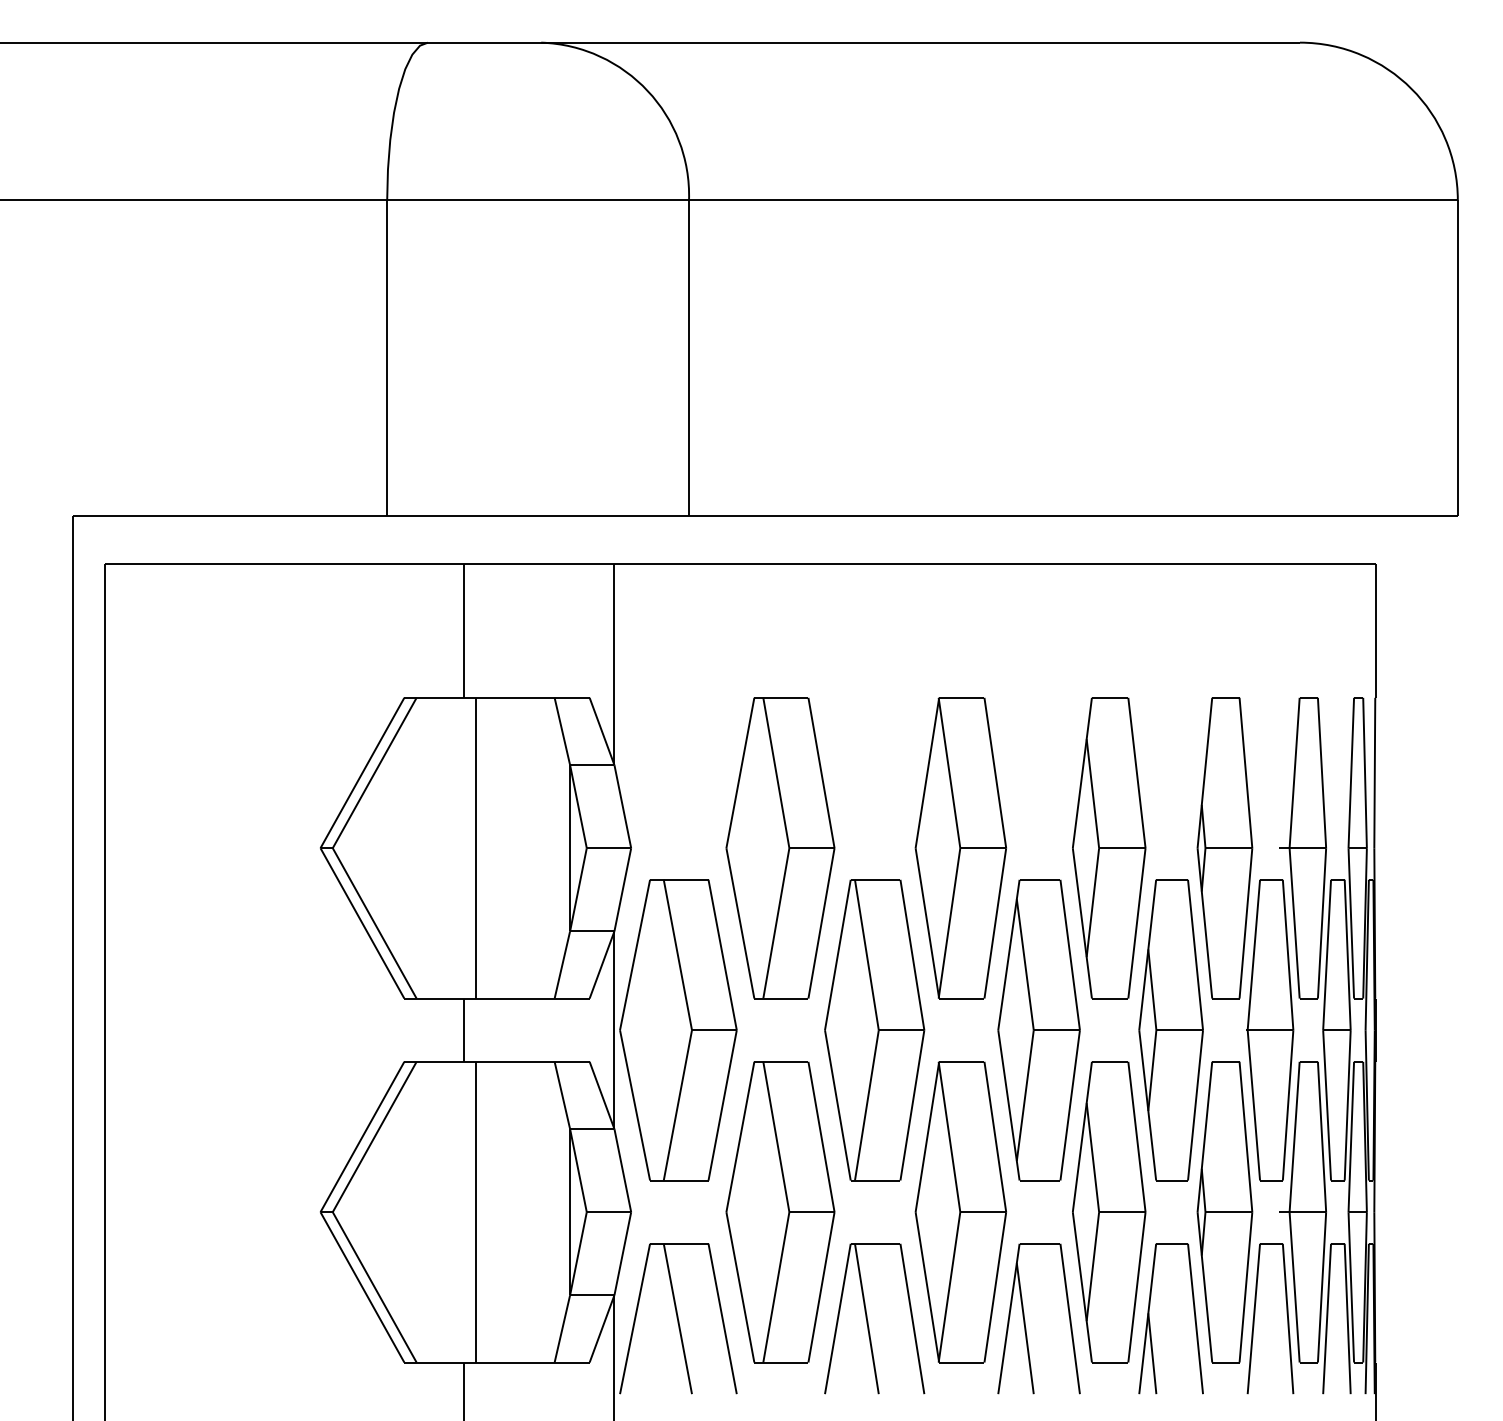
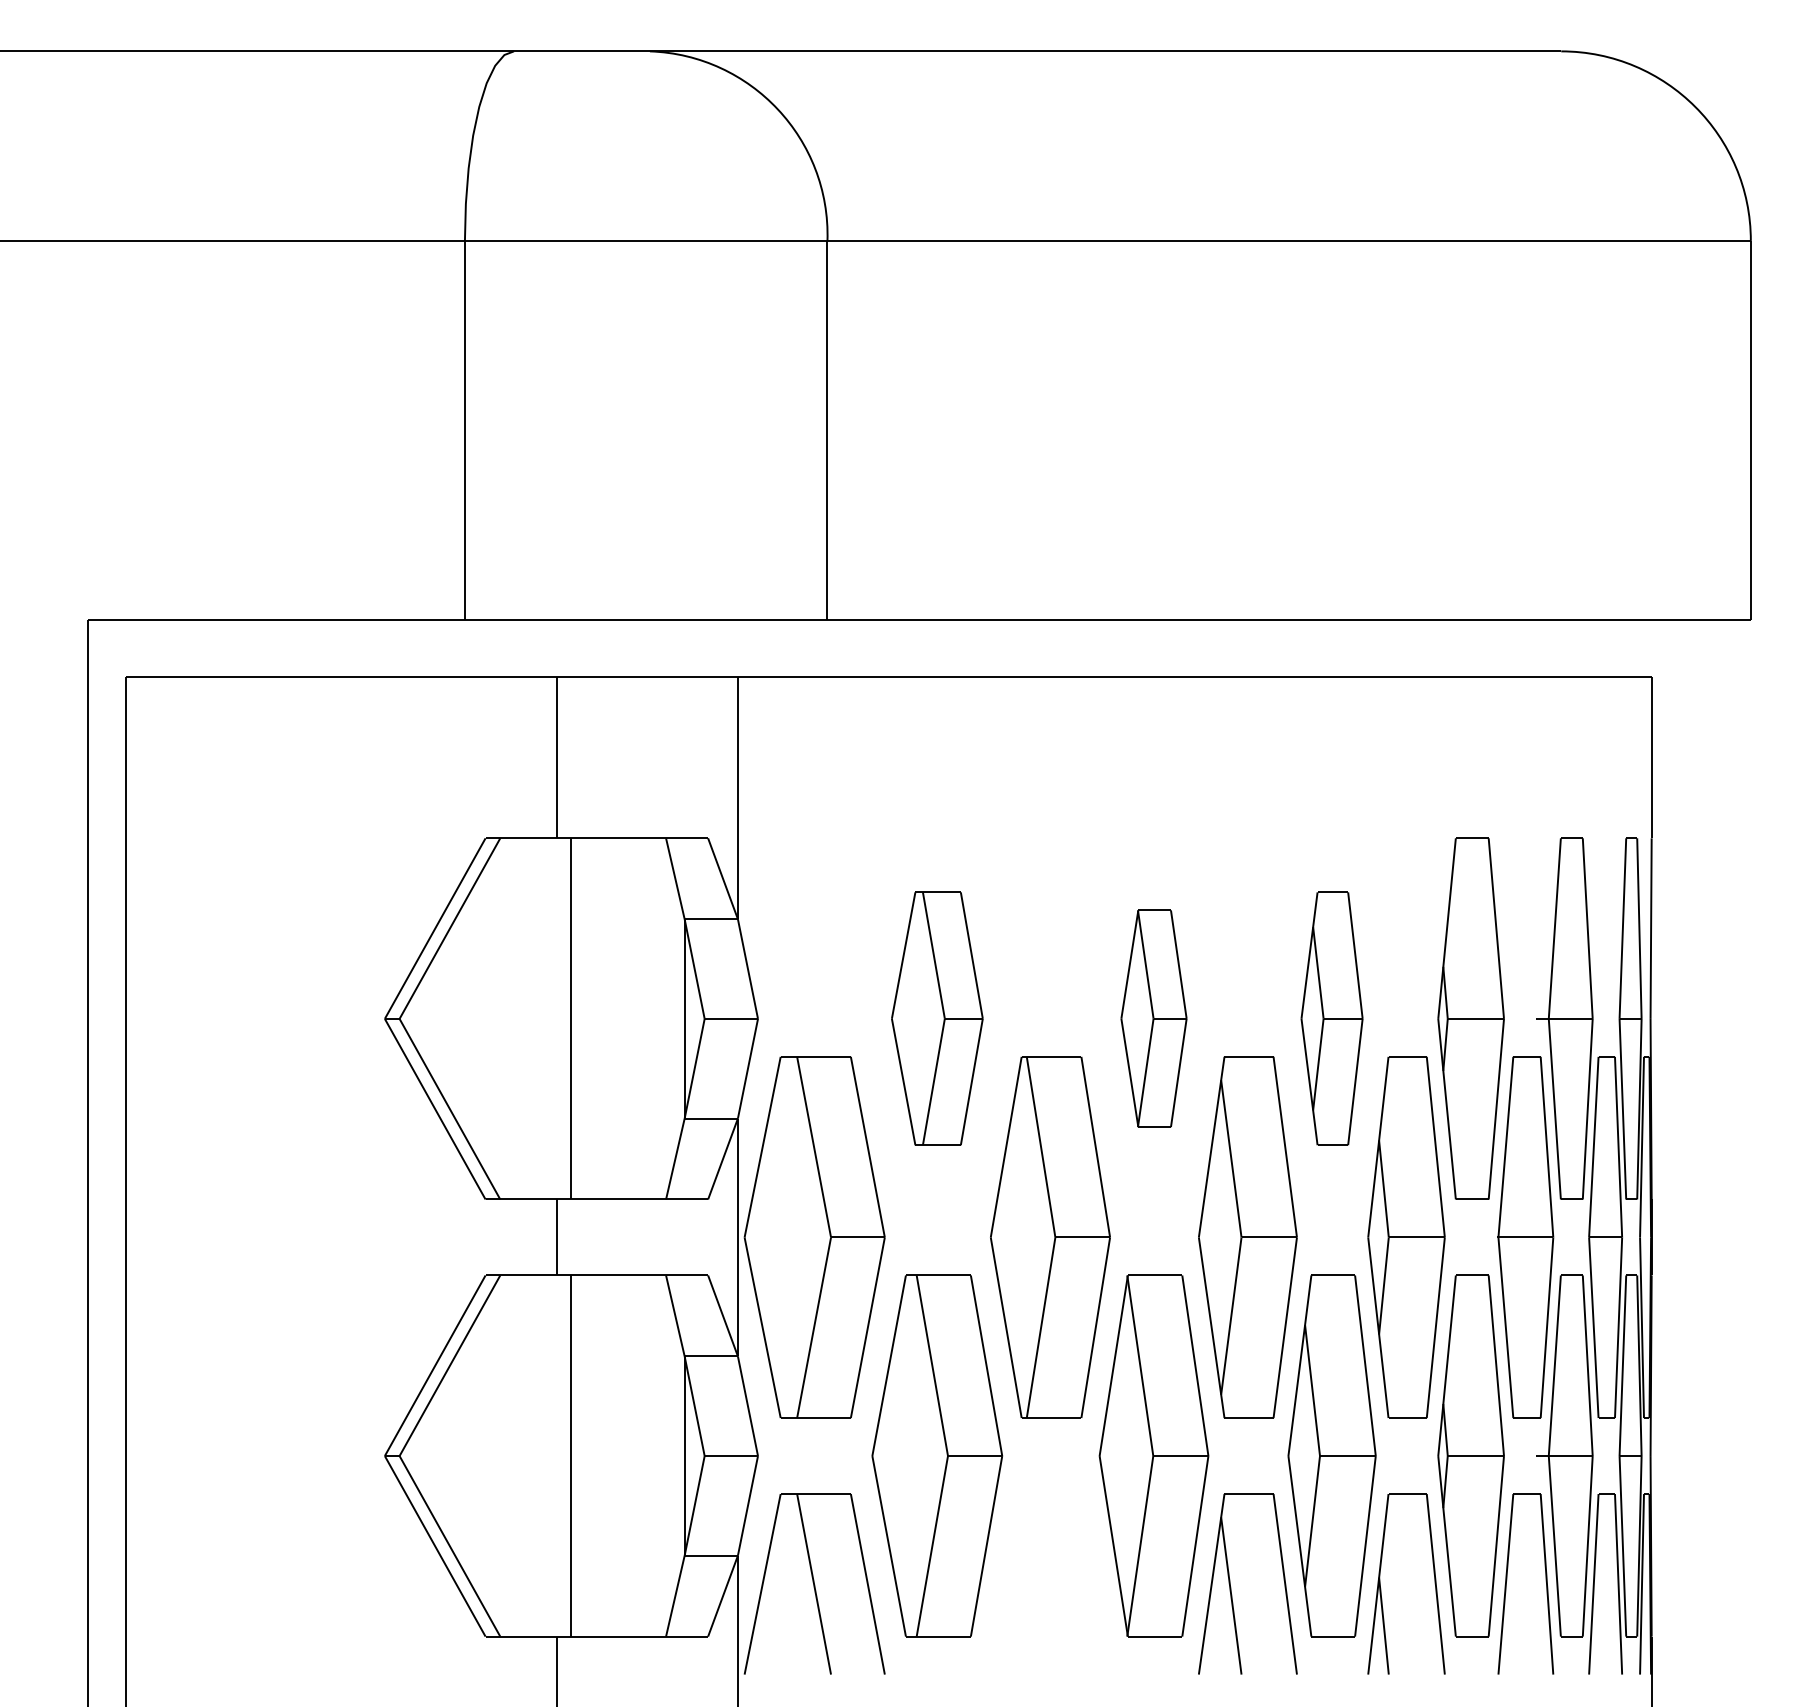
part: (780, 847) -> (937, 1018), size x0.7
part: (960, 847) -> (1153, 1018), size x0.6
part: (1108, 847) -> (1331, 1018), size x0.7
part: (868, 1319) -> (1042, 1585), removed

